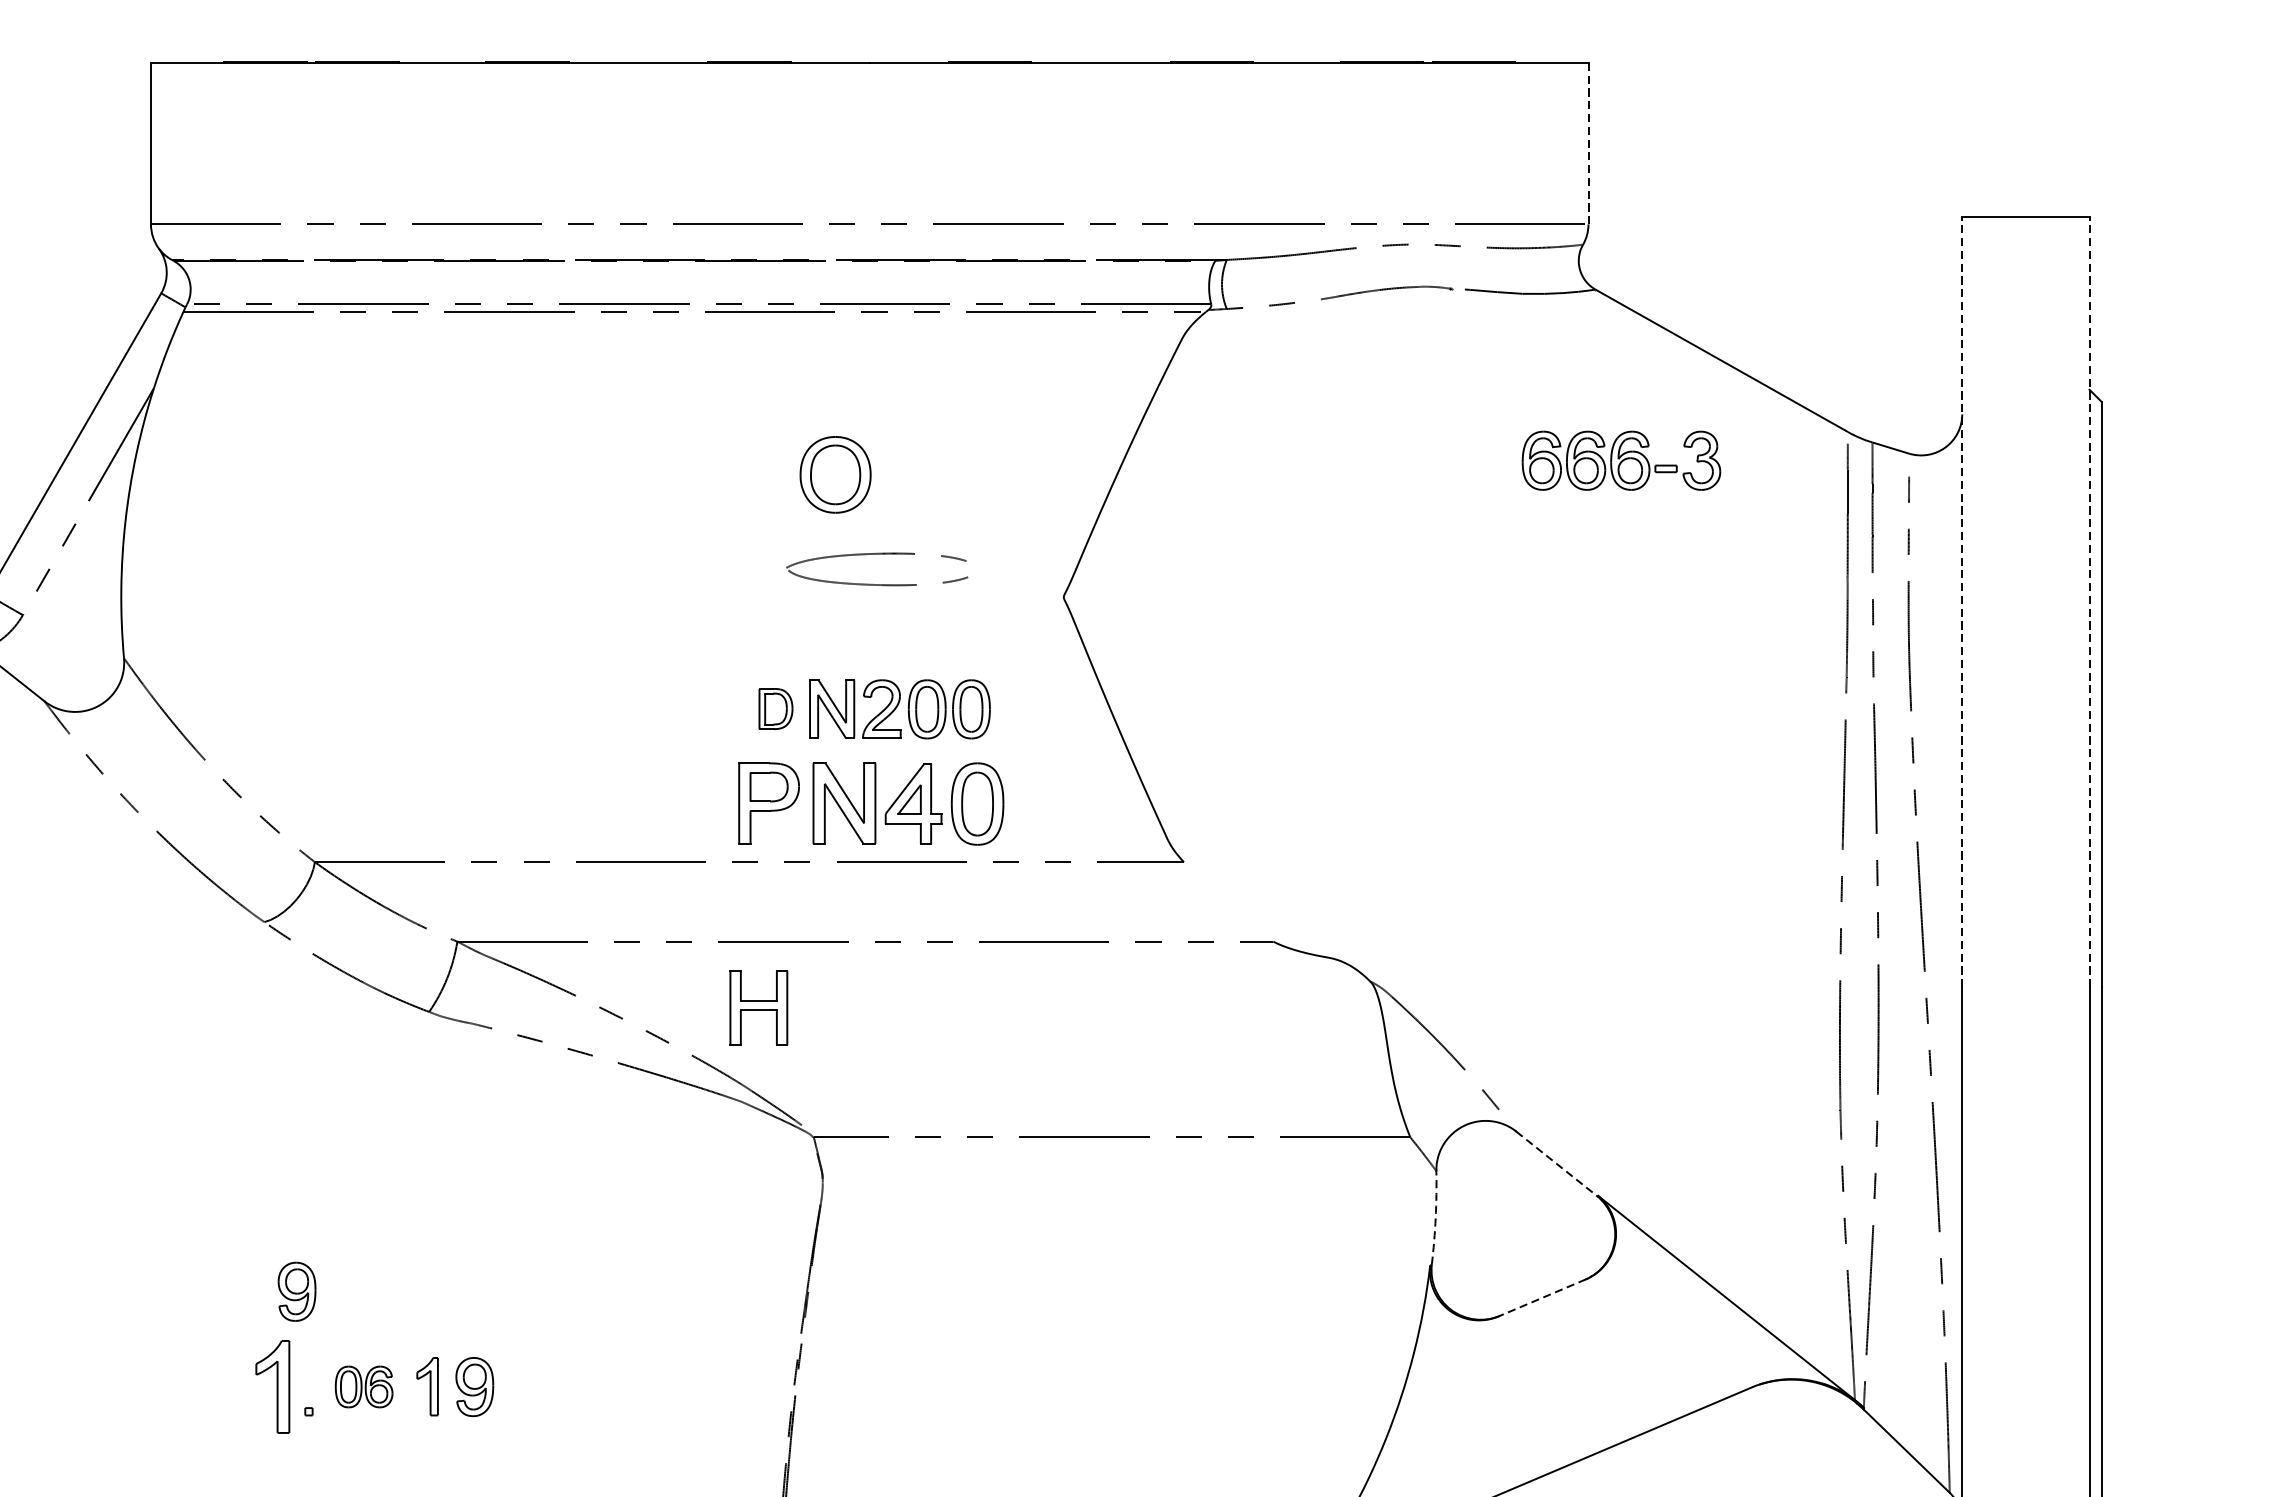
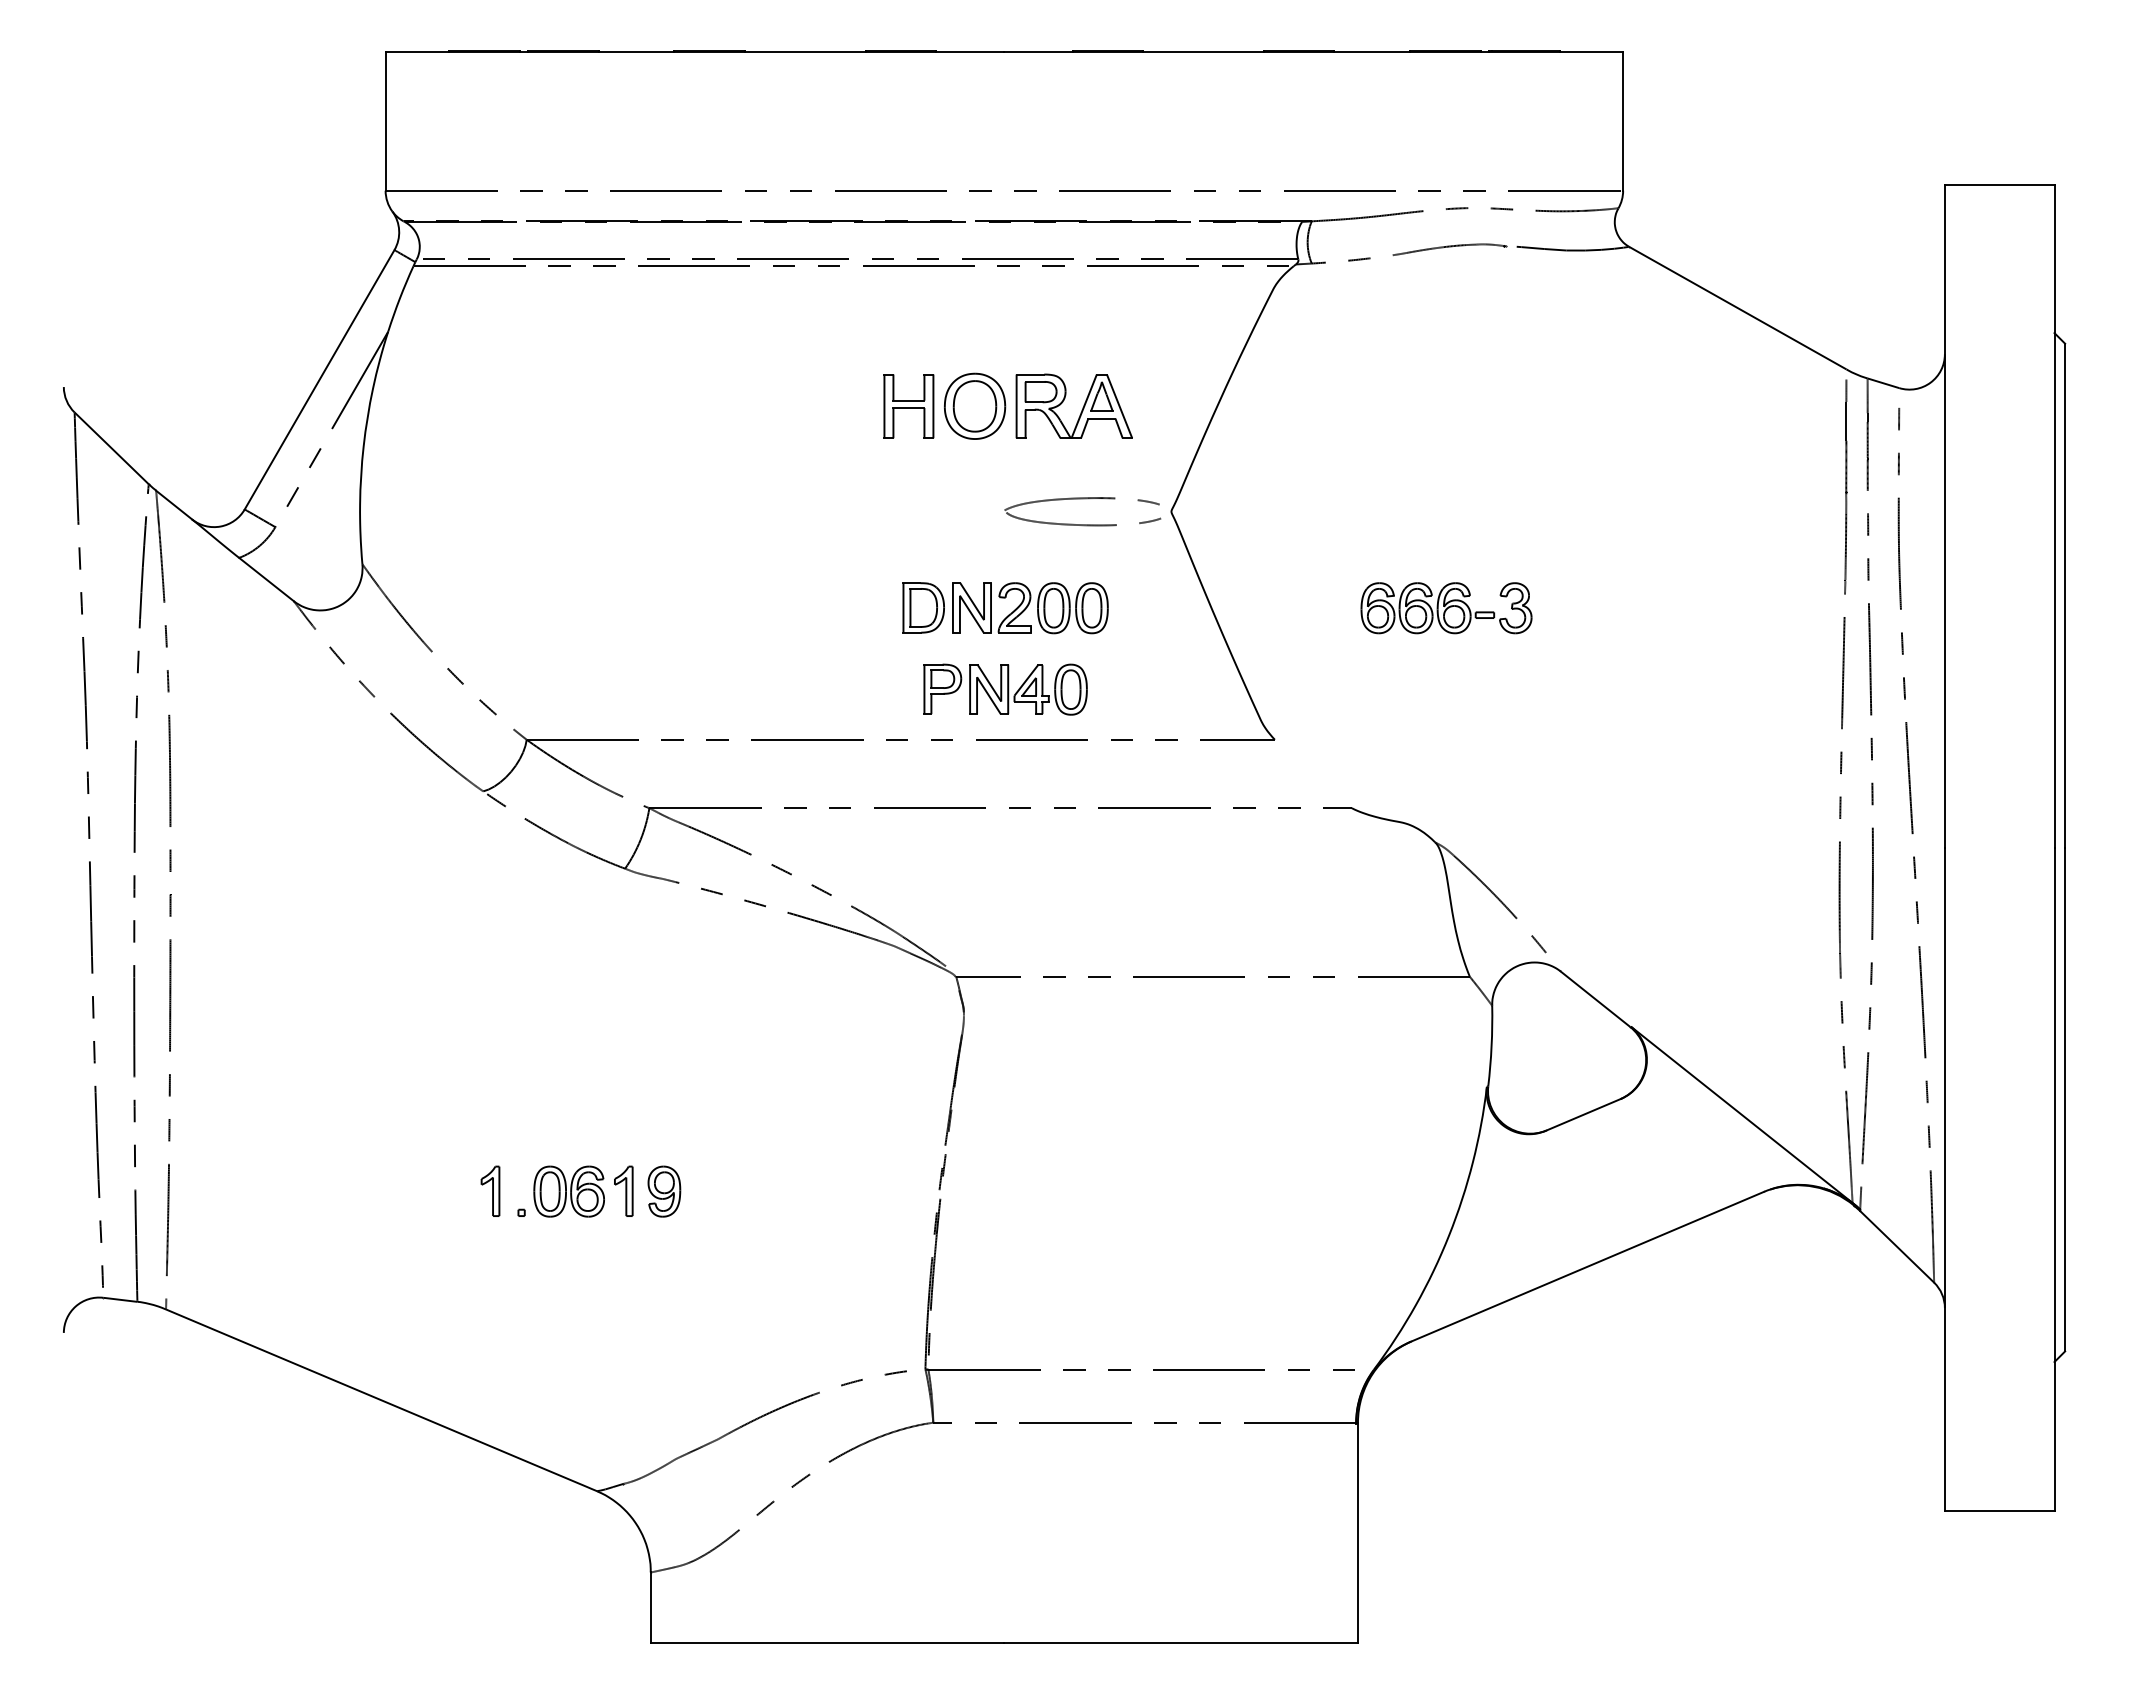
line: (1588, 142) -> (1623, 120), dashed -> solid
part: (1621, 461) -> (1446, 608), moved
part: (960, 476) -> (1082, 407), added
part: (876, 555) -> (1082, 499), moved
line: (1961, 601) -> (1944, 515), dashed -> solid
line: (2089, 601) -> (2054, 515), dashed -> solid
part: (775, 708) -> (923, 607), size x1.43
part: (871, 803) -> (1005, 689), size x0.71
part: (758, 1008) -> (908, 406), moved
line: (1556, 1163) -> (1595, 999), dashed -> solid
arc: (1435, 1218) -> (1491, 1046), dashed -> solid
part: (297, 1291) -> (511, 1109), removed
line: (1542, 1297) -> (1583, 1114), dashed -> solid
part: (272, 1385) -> (490, 1190), size x0.62
part: (363, 1386) -> (568, 1191), size x1.43

